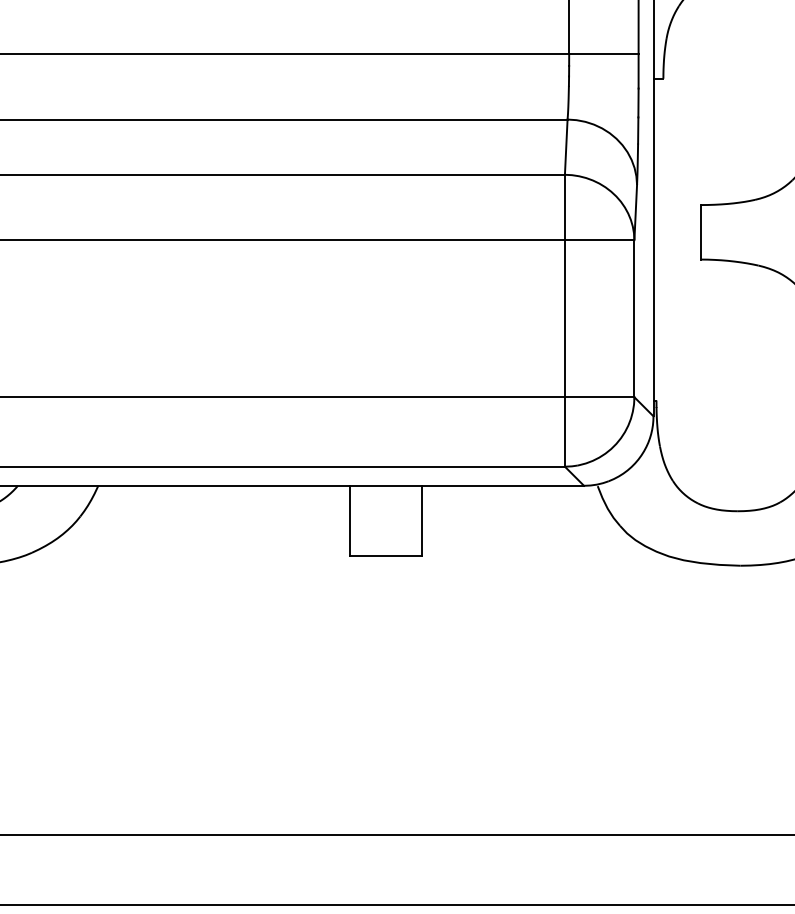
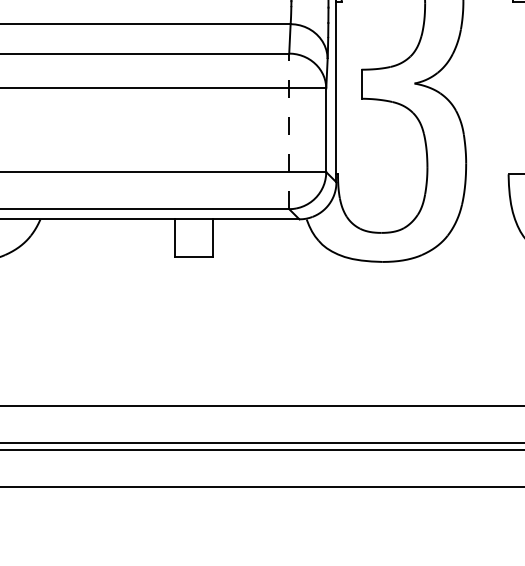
line: (565, 320) -> (289, 131), solid -> dashed

